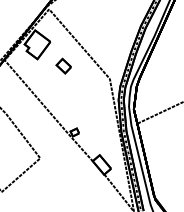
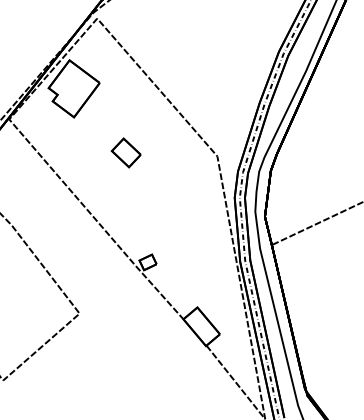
part: (63, 65) -> (125, 151), moved

